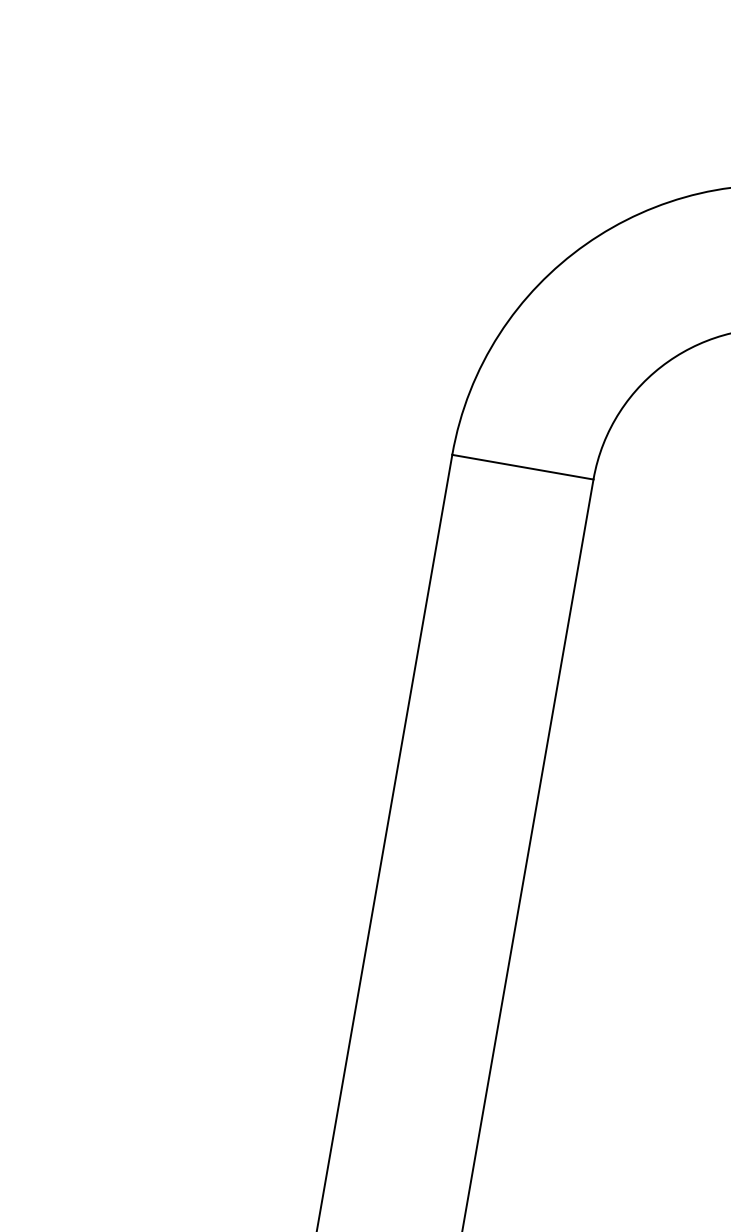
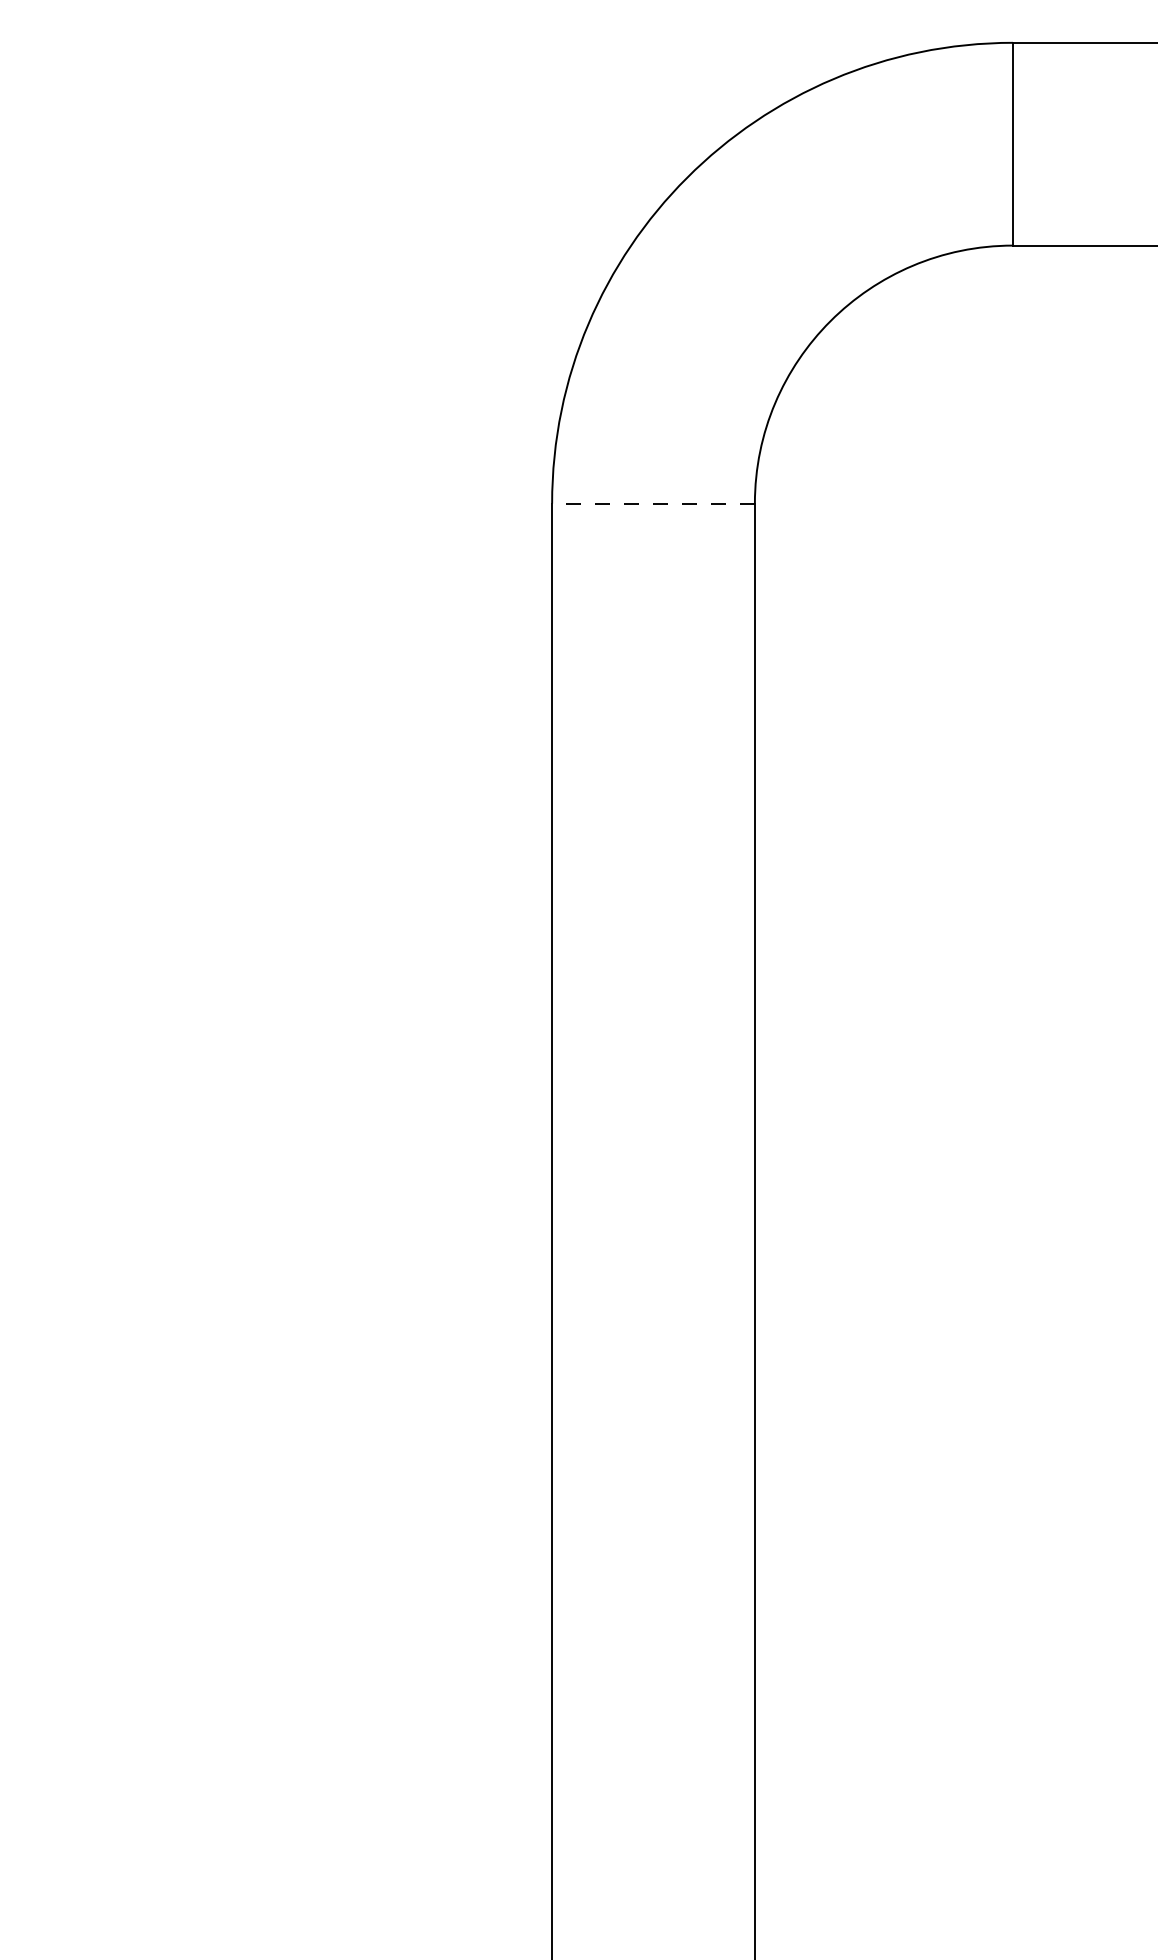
line: (522, 467) -> (653, 503), solid -> dashed

